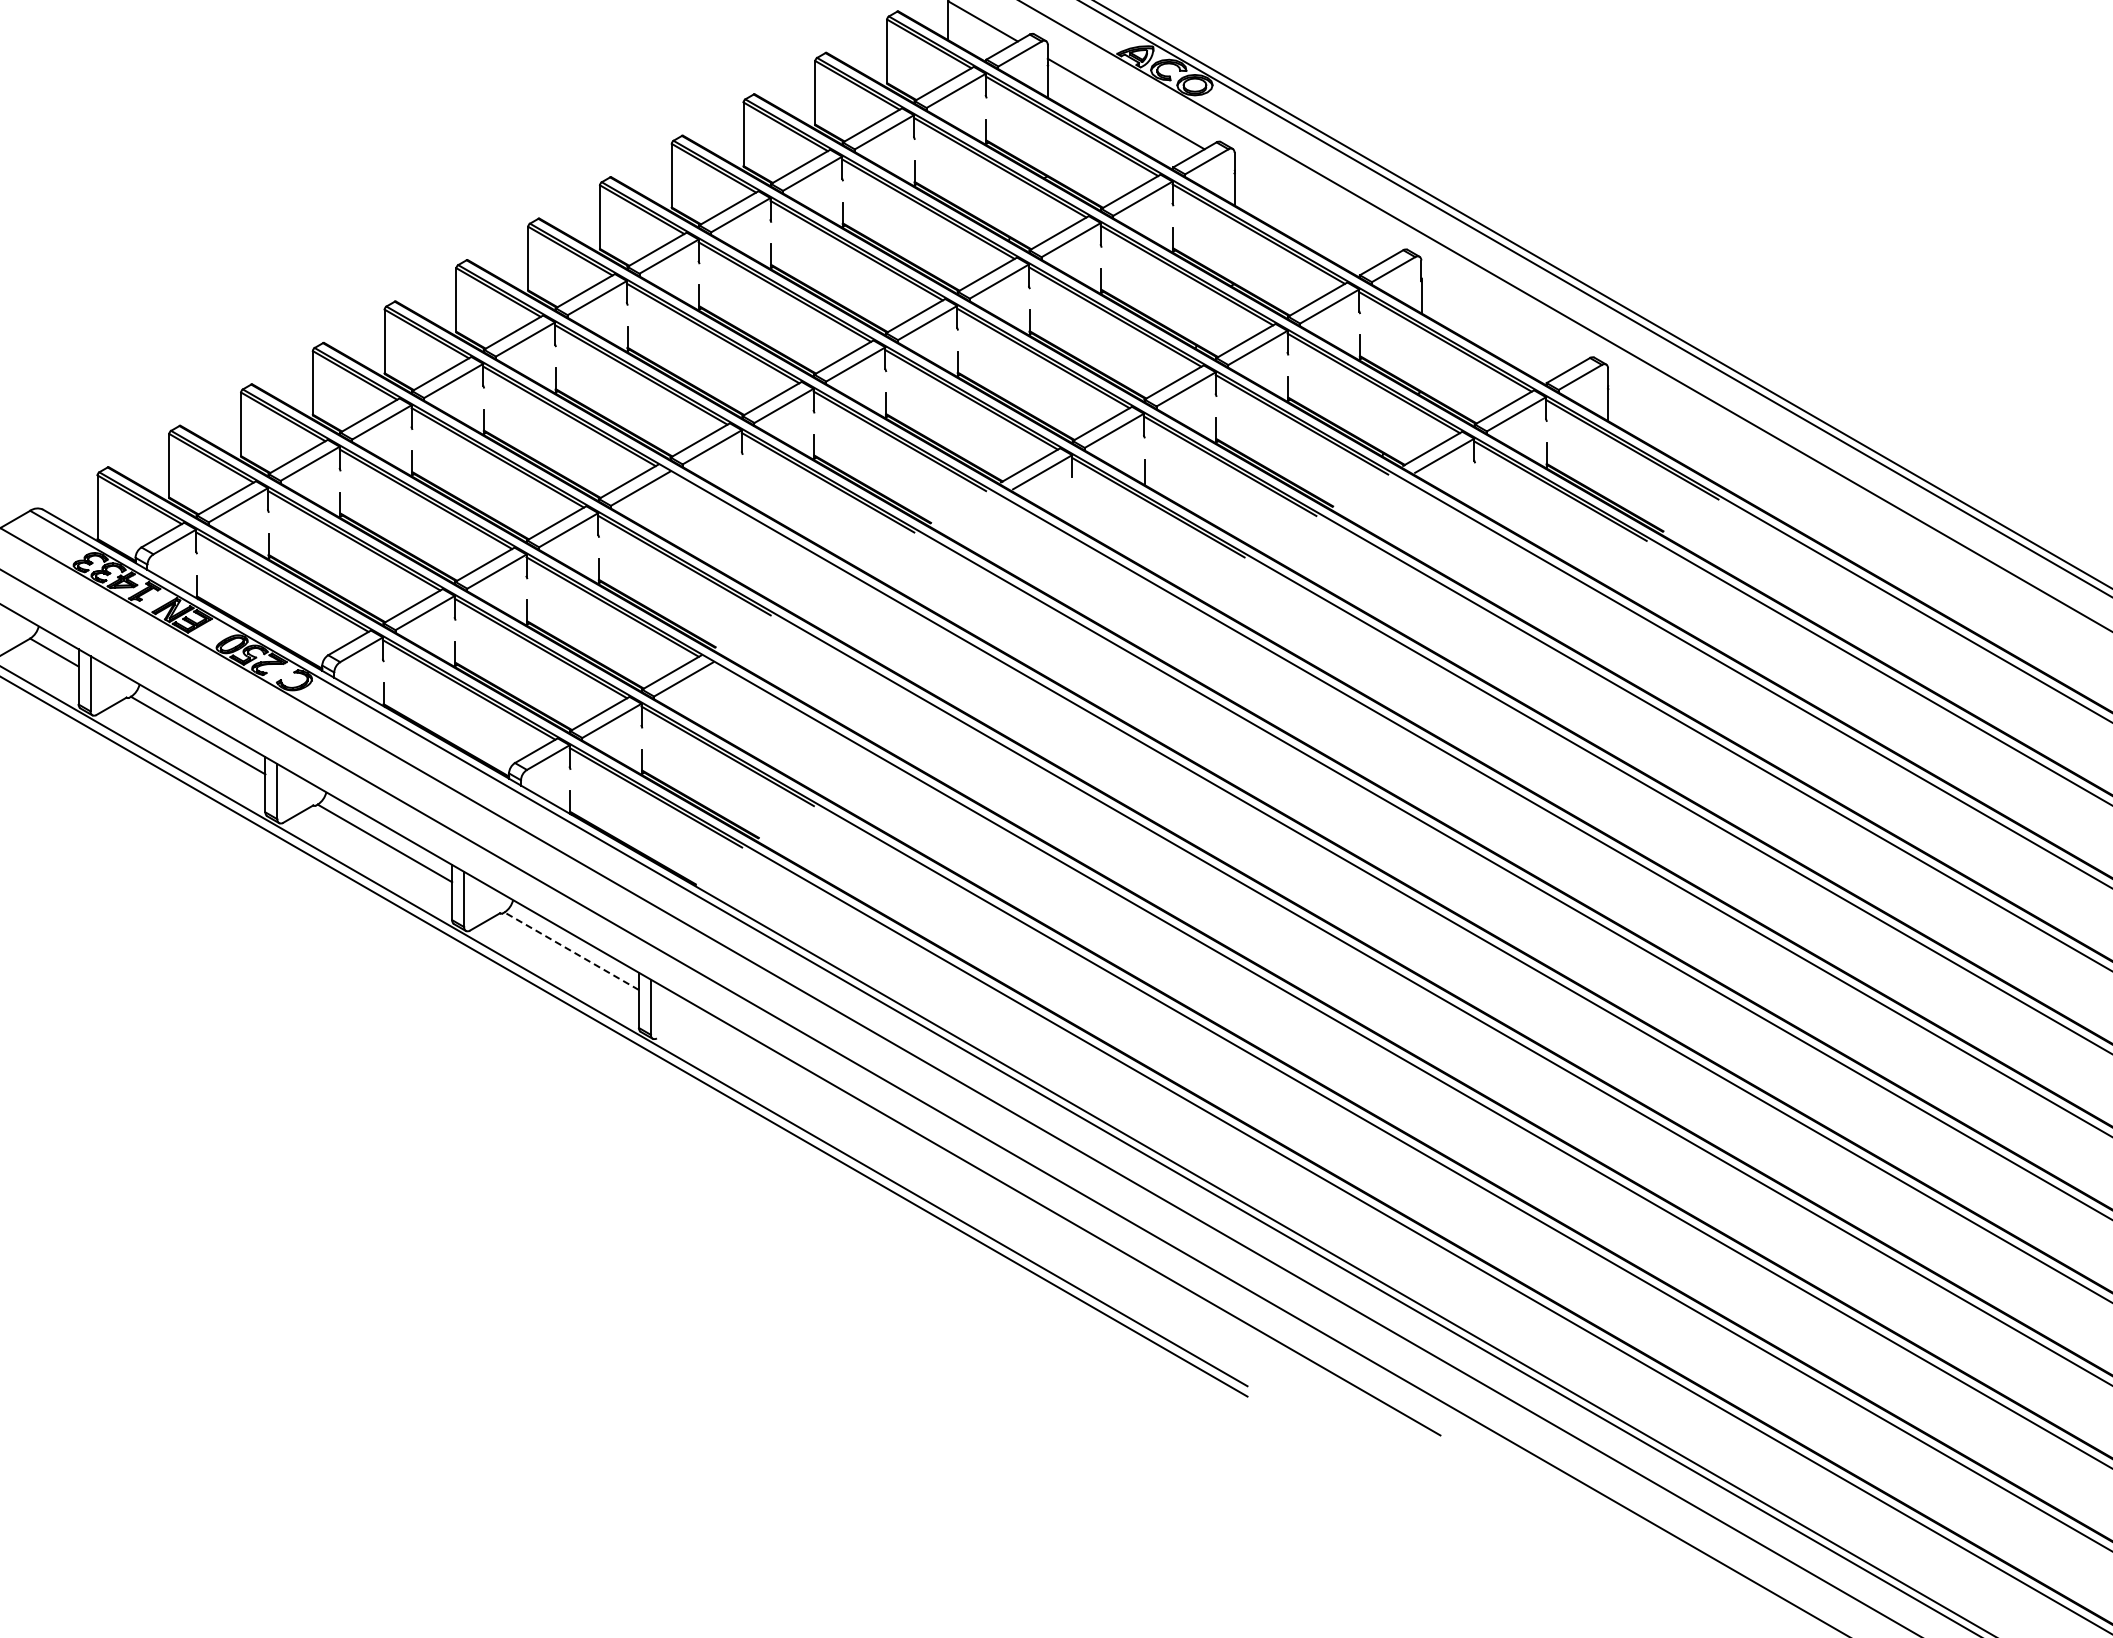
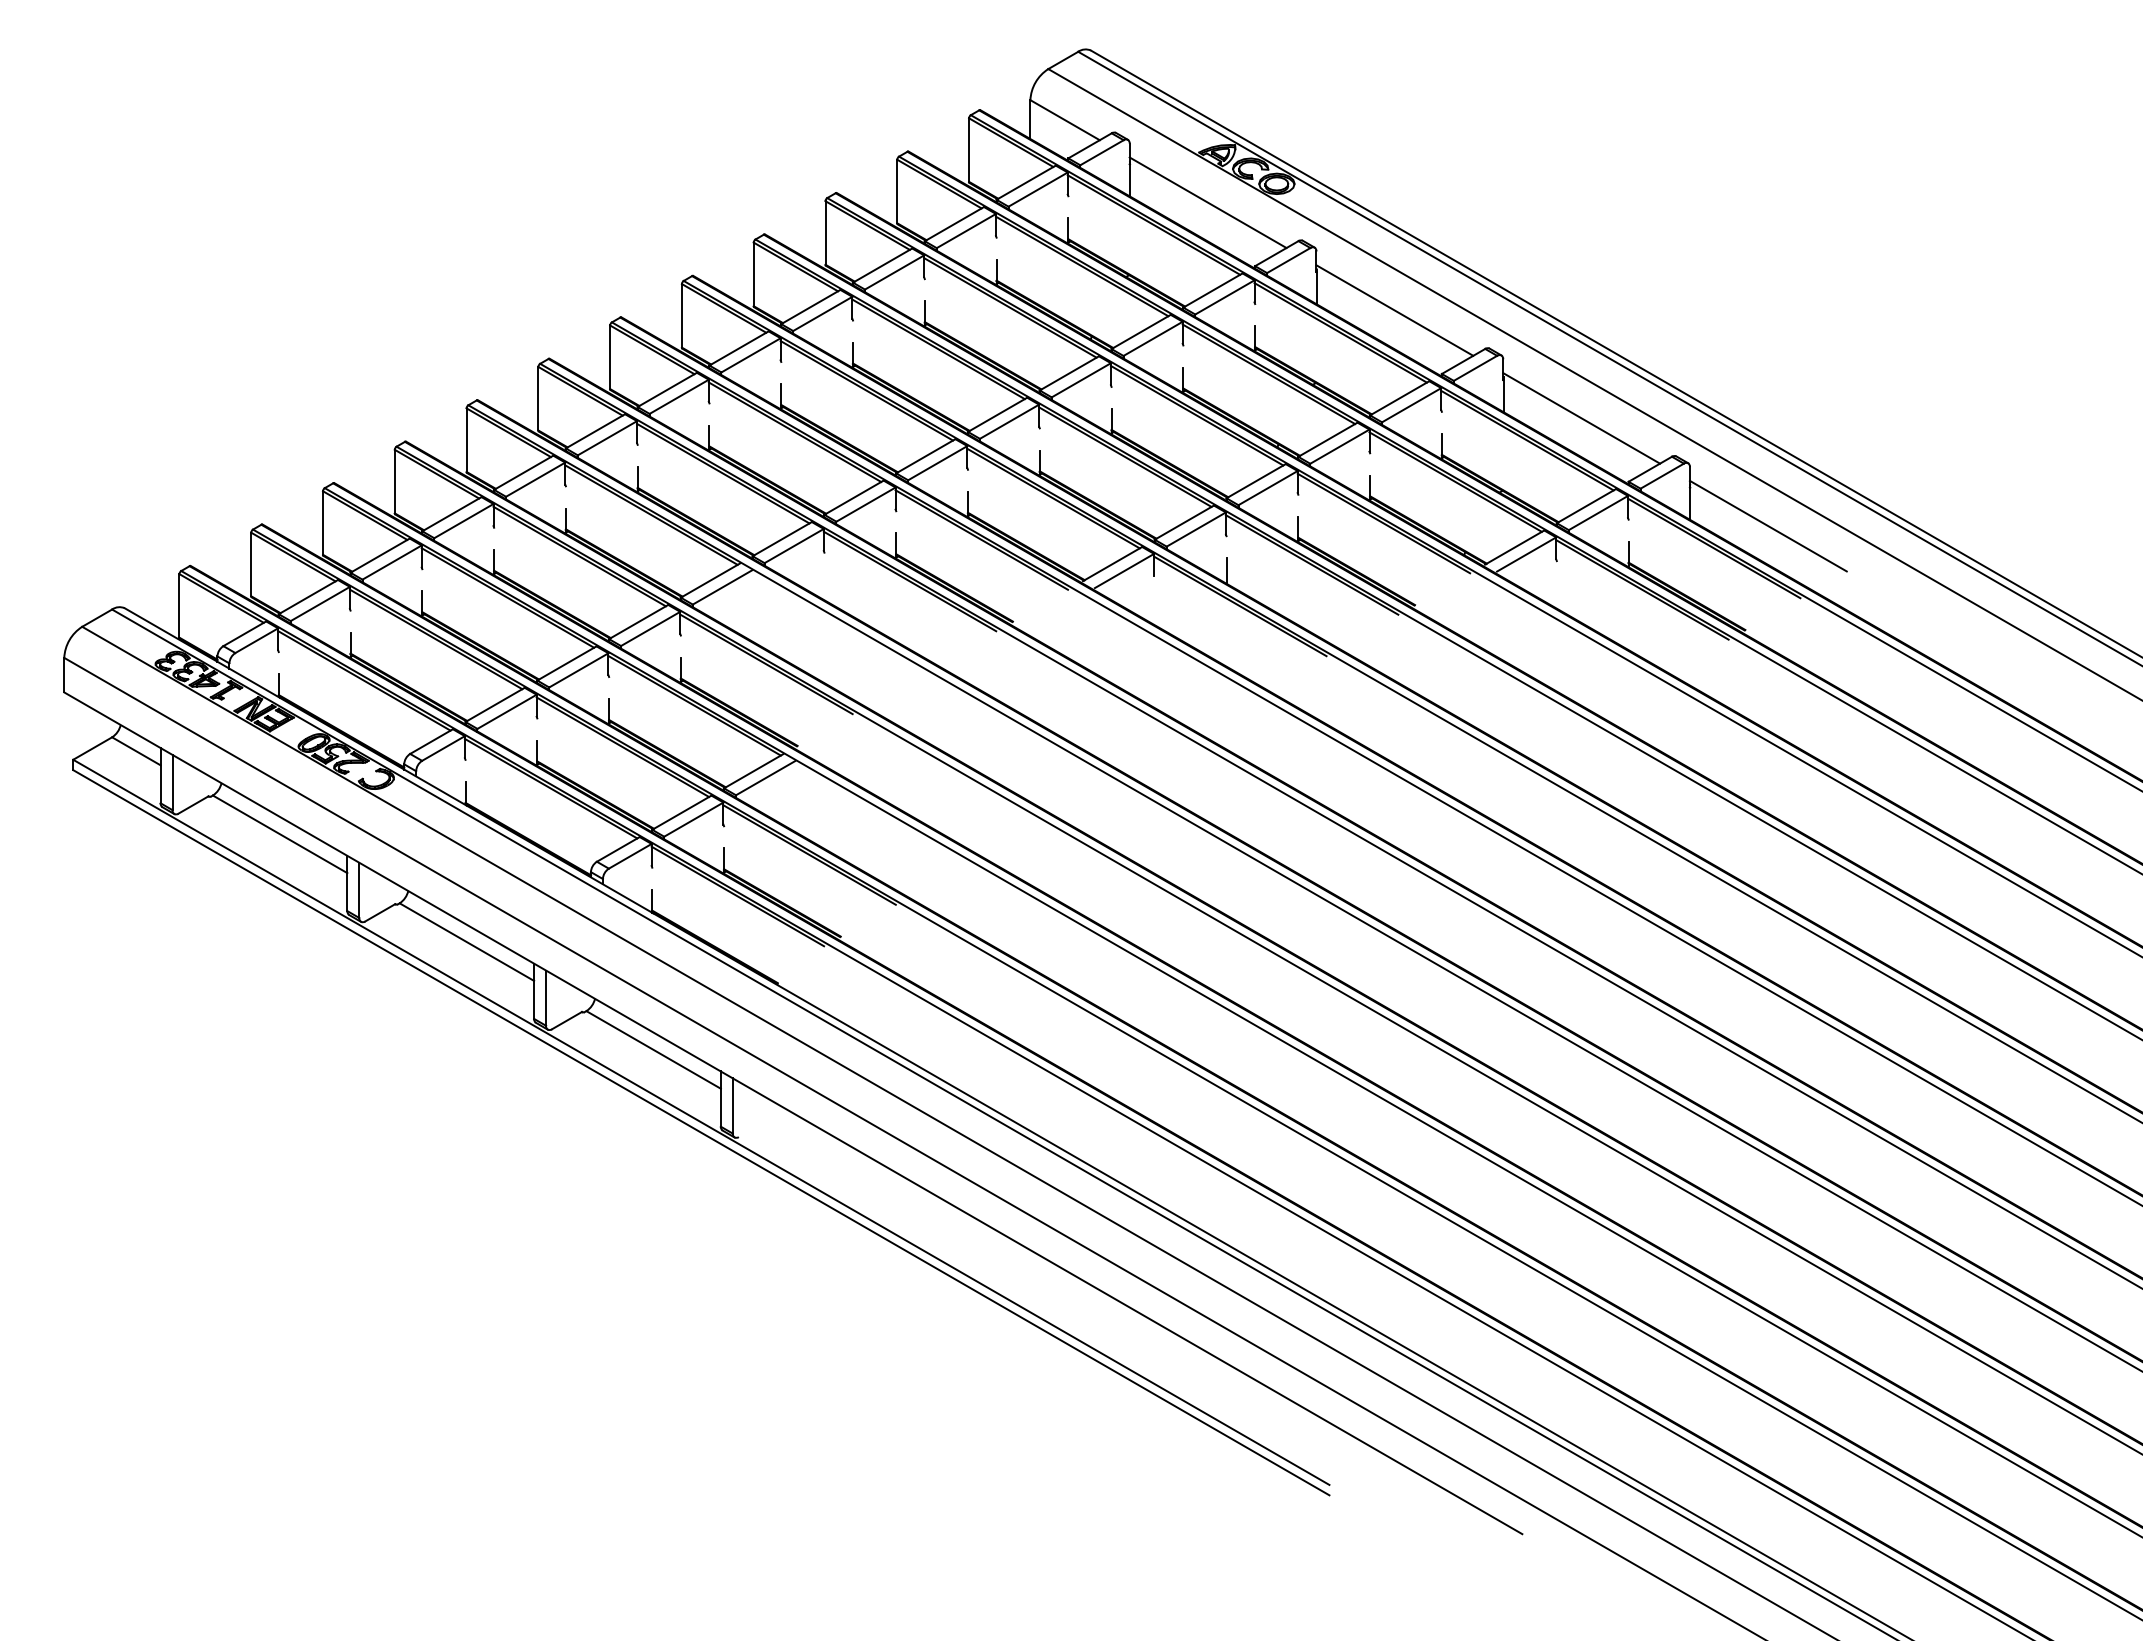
line: (1312, 211) -> (1394, 310), added
line: (1499, 319) -> (1581, 418), added
line: (1685, 426) -> (1767, 525), added
line: (571, 950) -> (653, 1049), dashed -> solid

